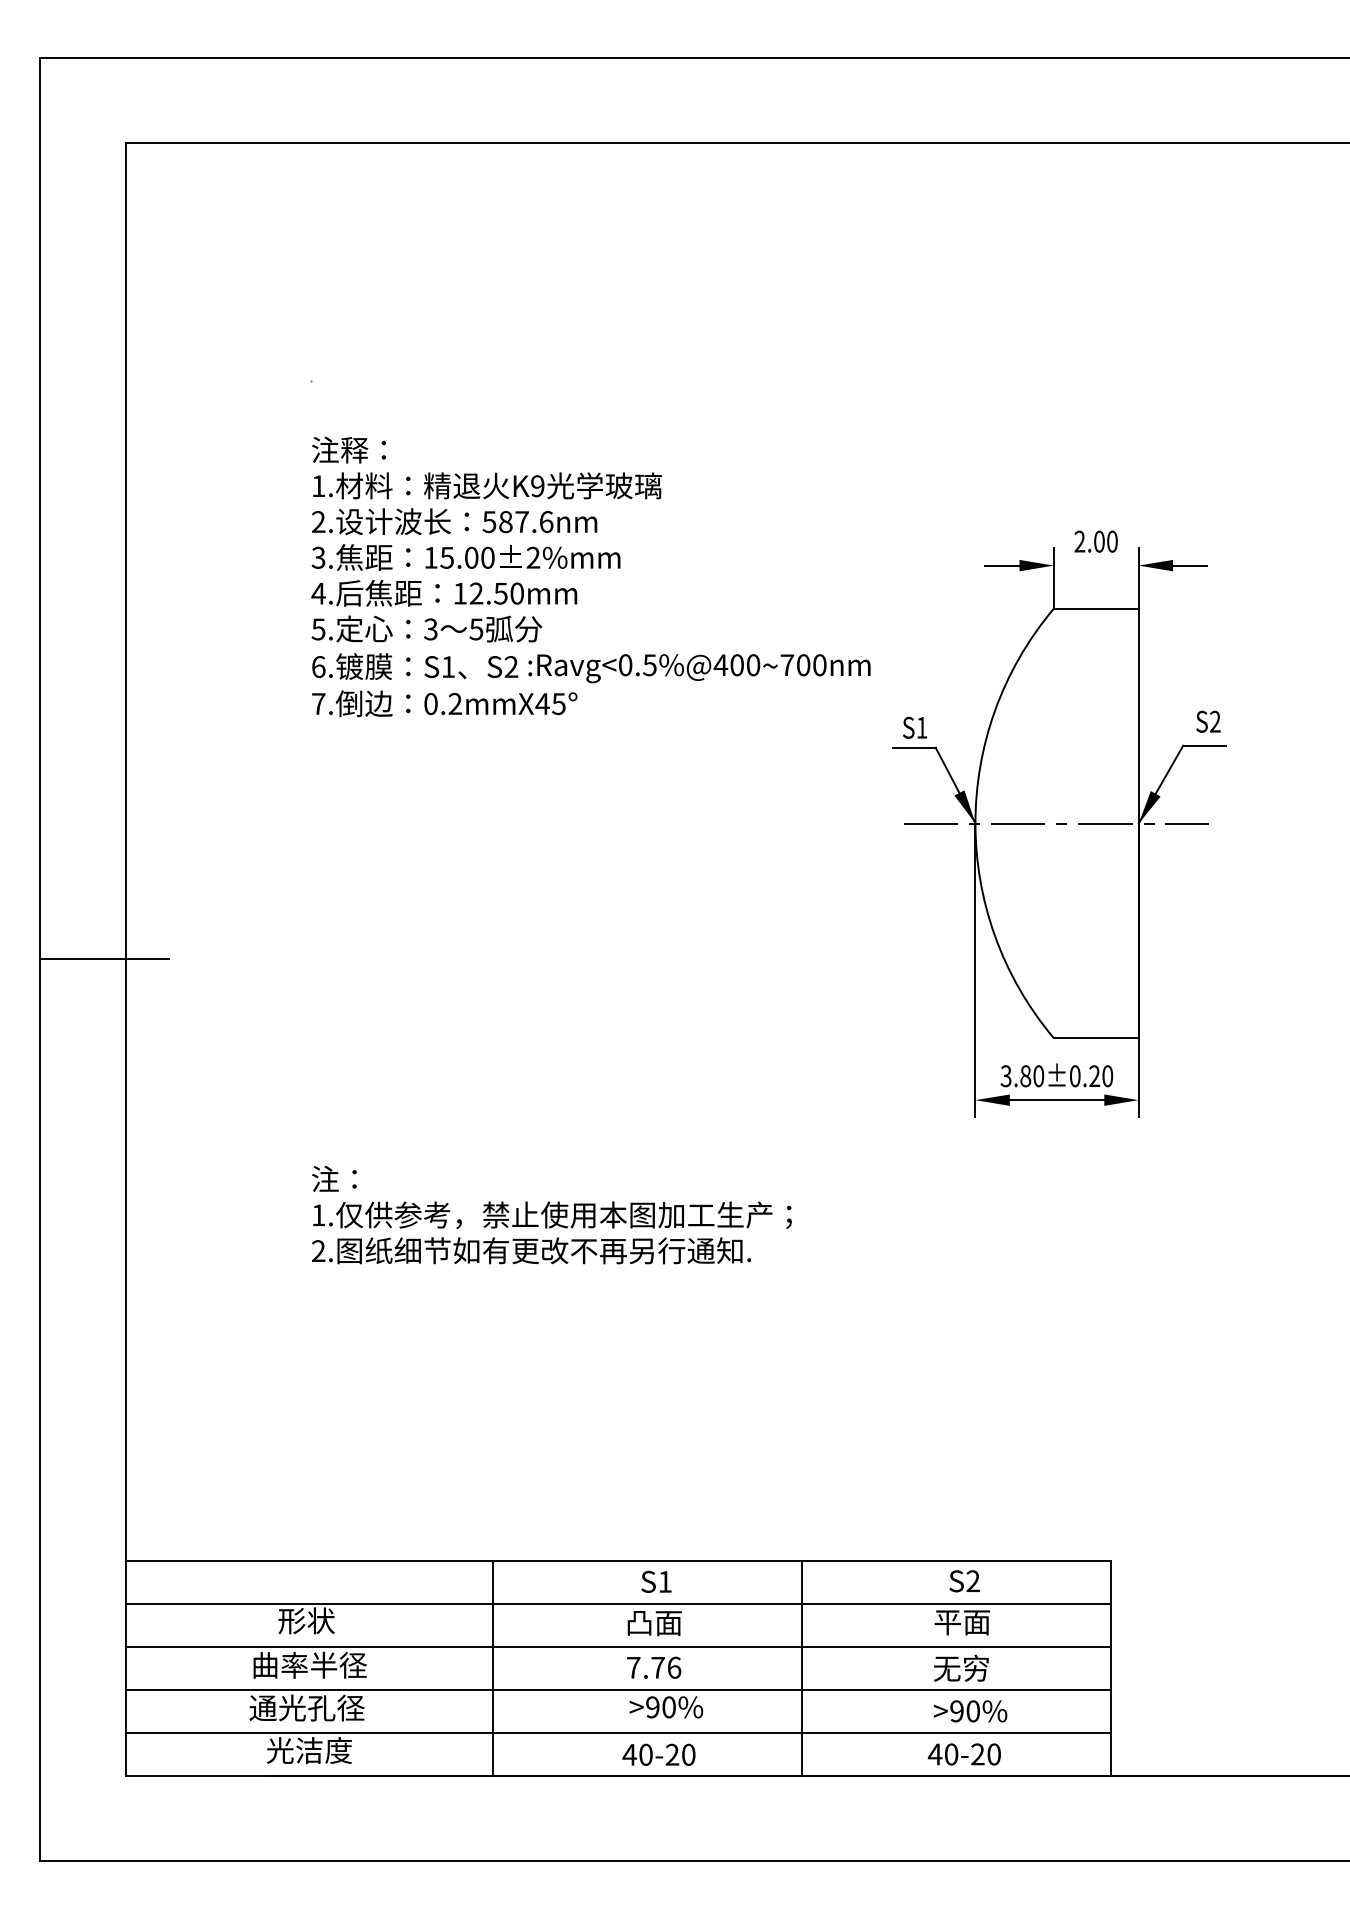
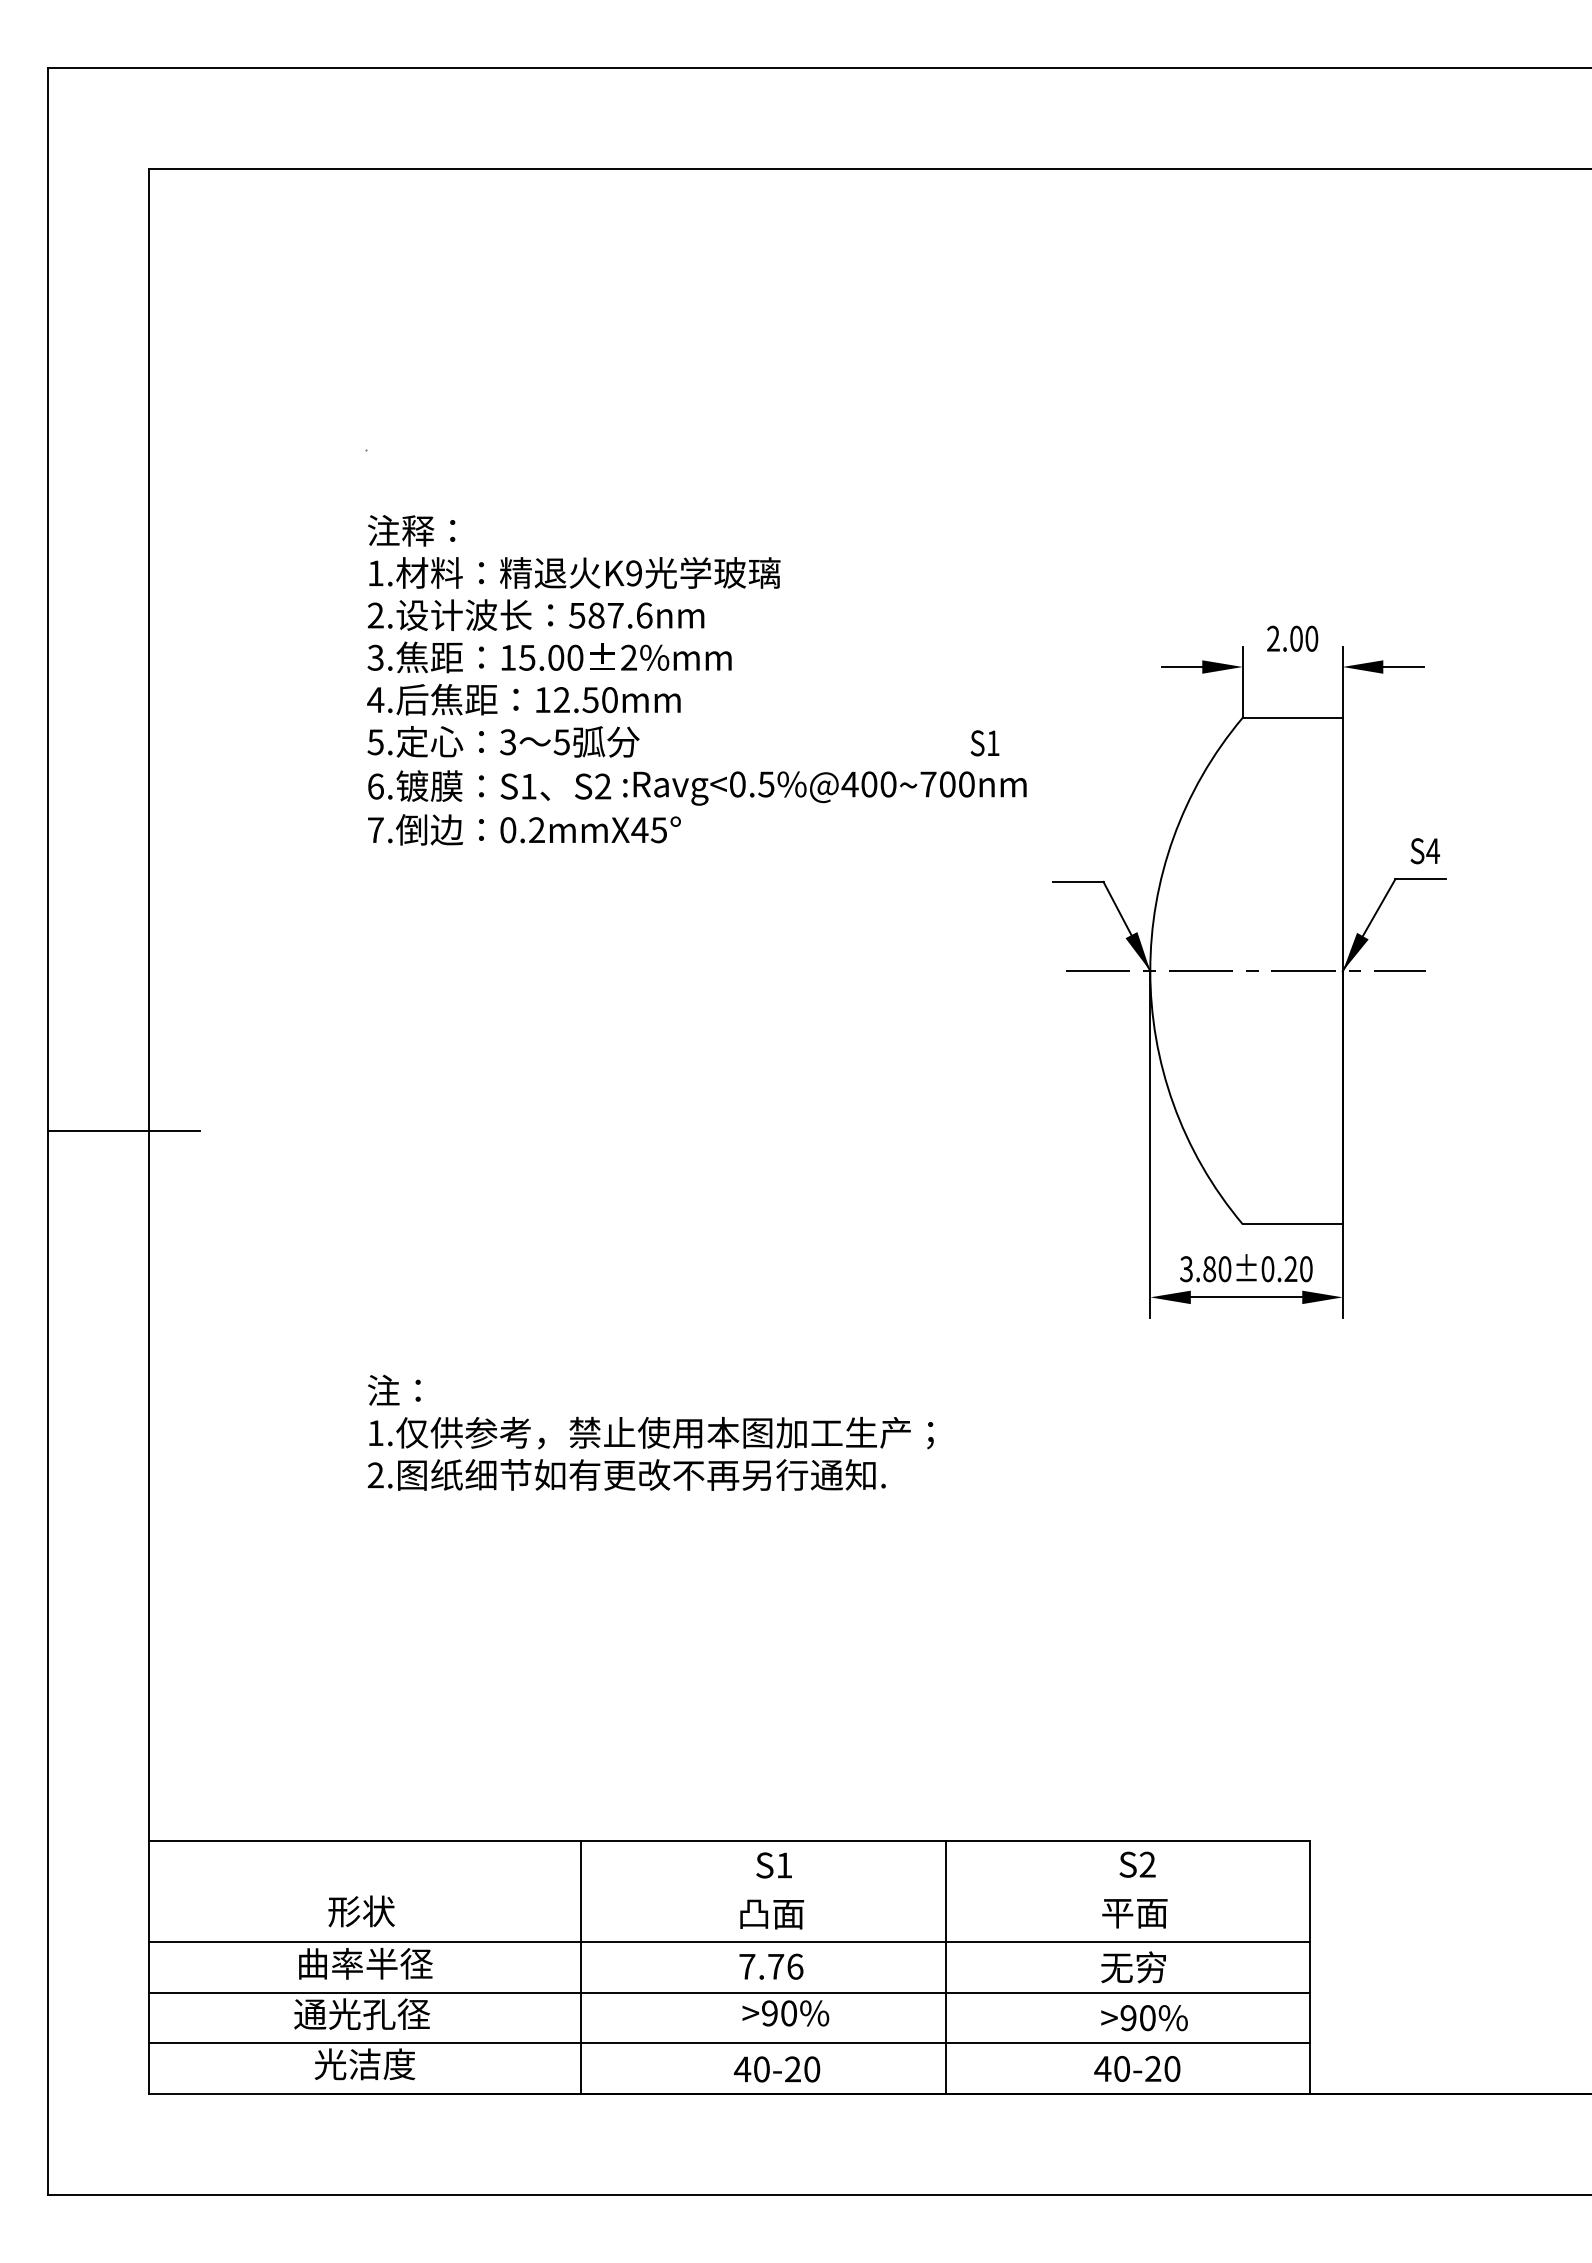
text: (1215, 721) -> (1433, 850), S2 -> S4
text: (914, 727) -> (984, 743), moved
line: (618, 1603) -> (729, 1891), removed

